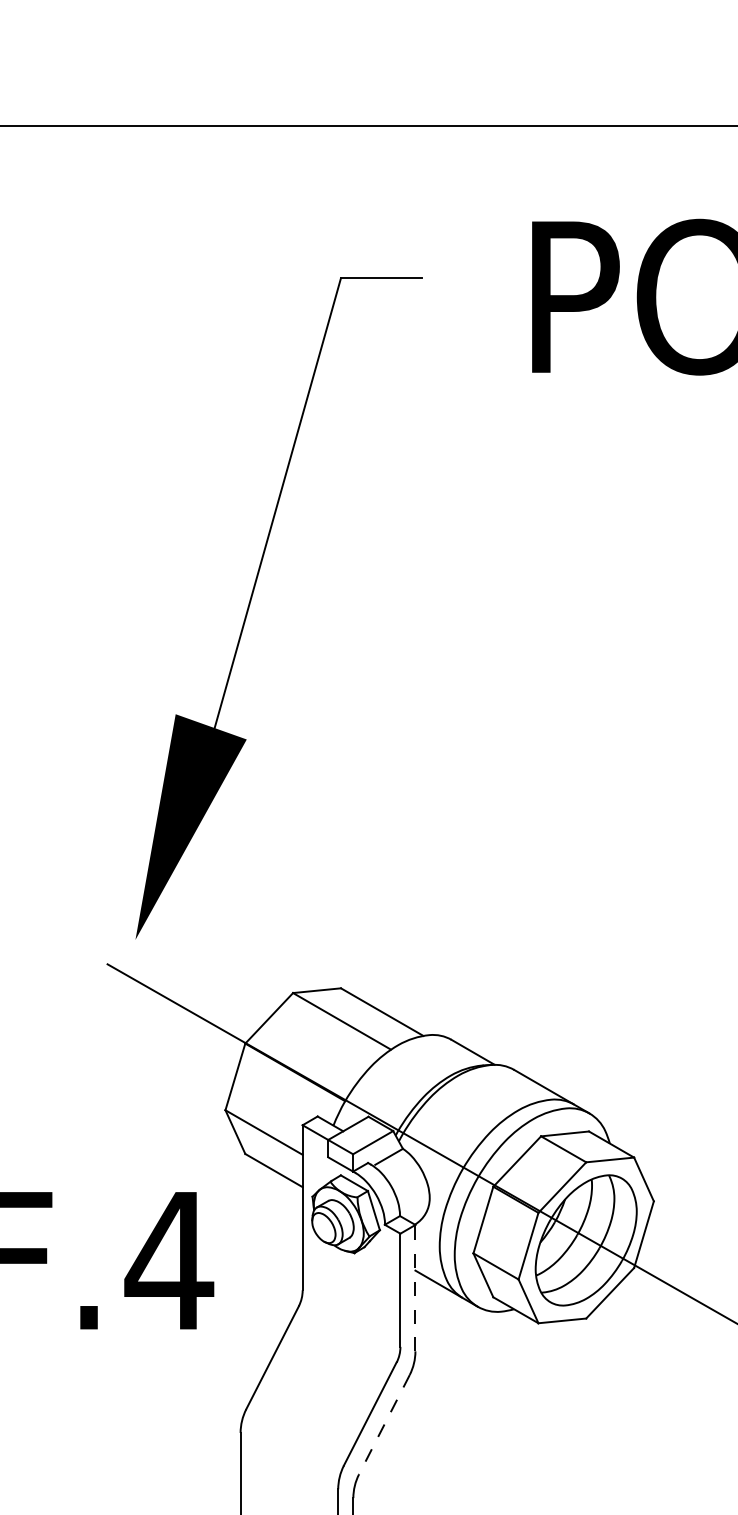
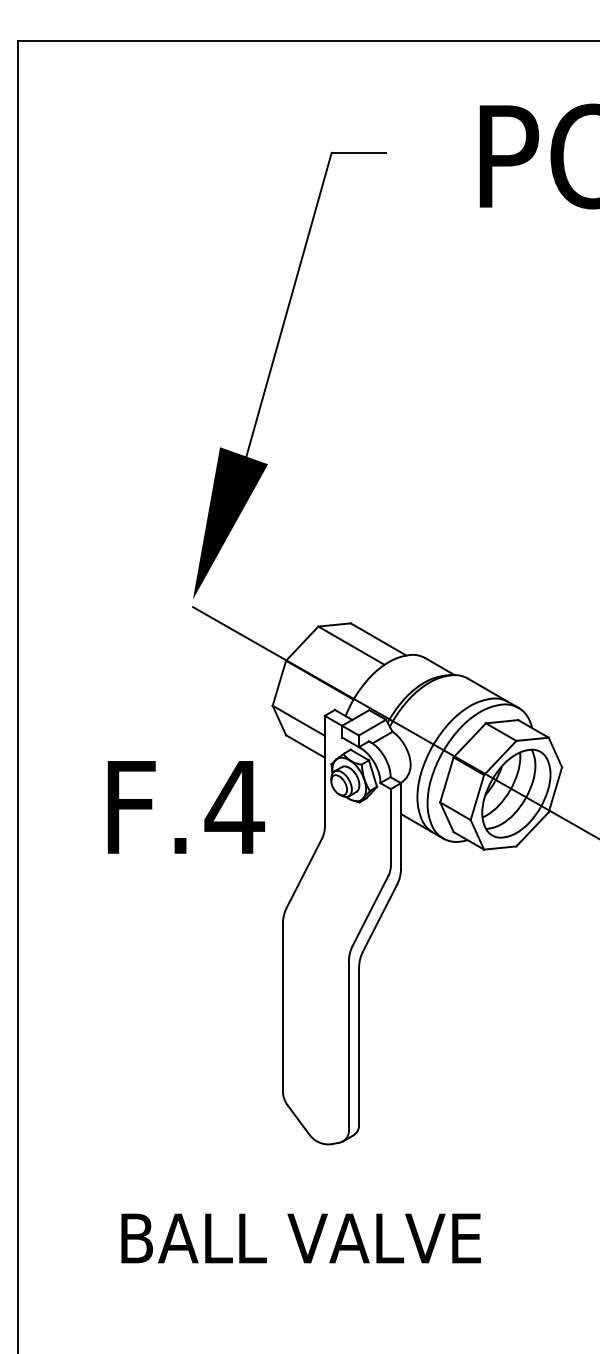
part: (253, 597) -> (272, 368), moved
line: (416, 1287) -> (401, 825), dashed -> solid
line: (385, 1425) -> (380, 918), dashed -> solid

